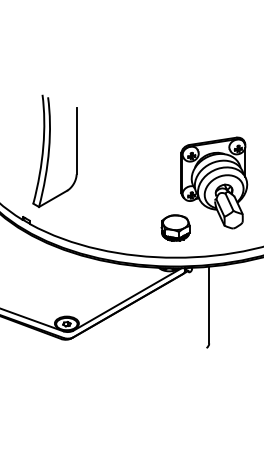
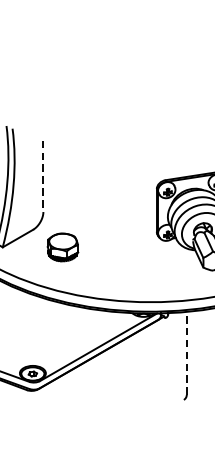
line: (76, 141) -> (43, 176), solid -> dashed
part: (175, 227) -> (62, 246), moved
line: (209, 304) -> (187, 352), solid -> dashed

